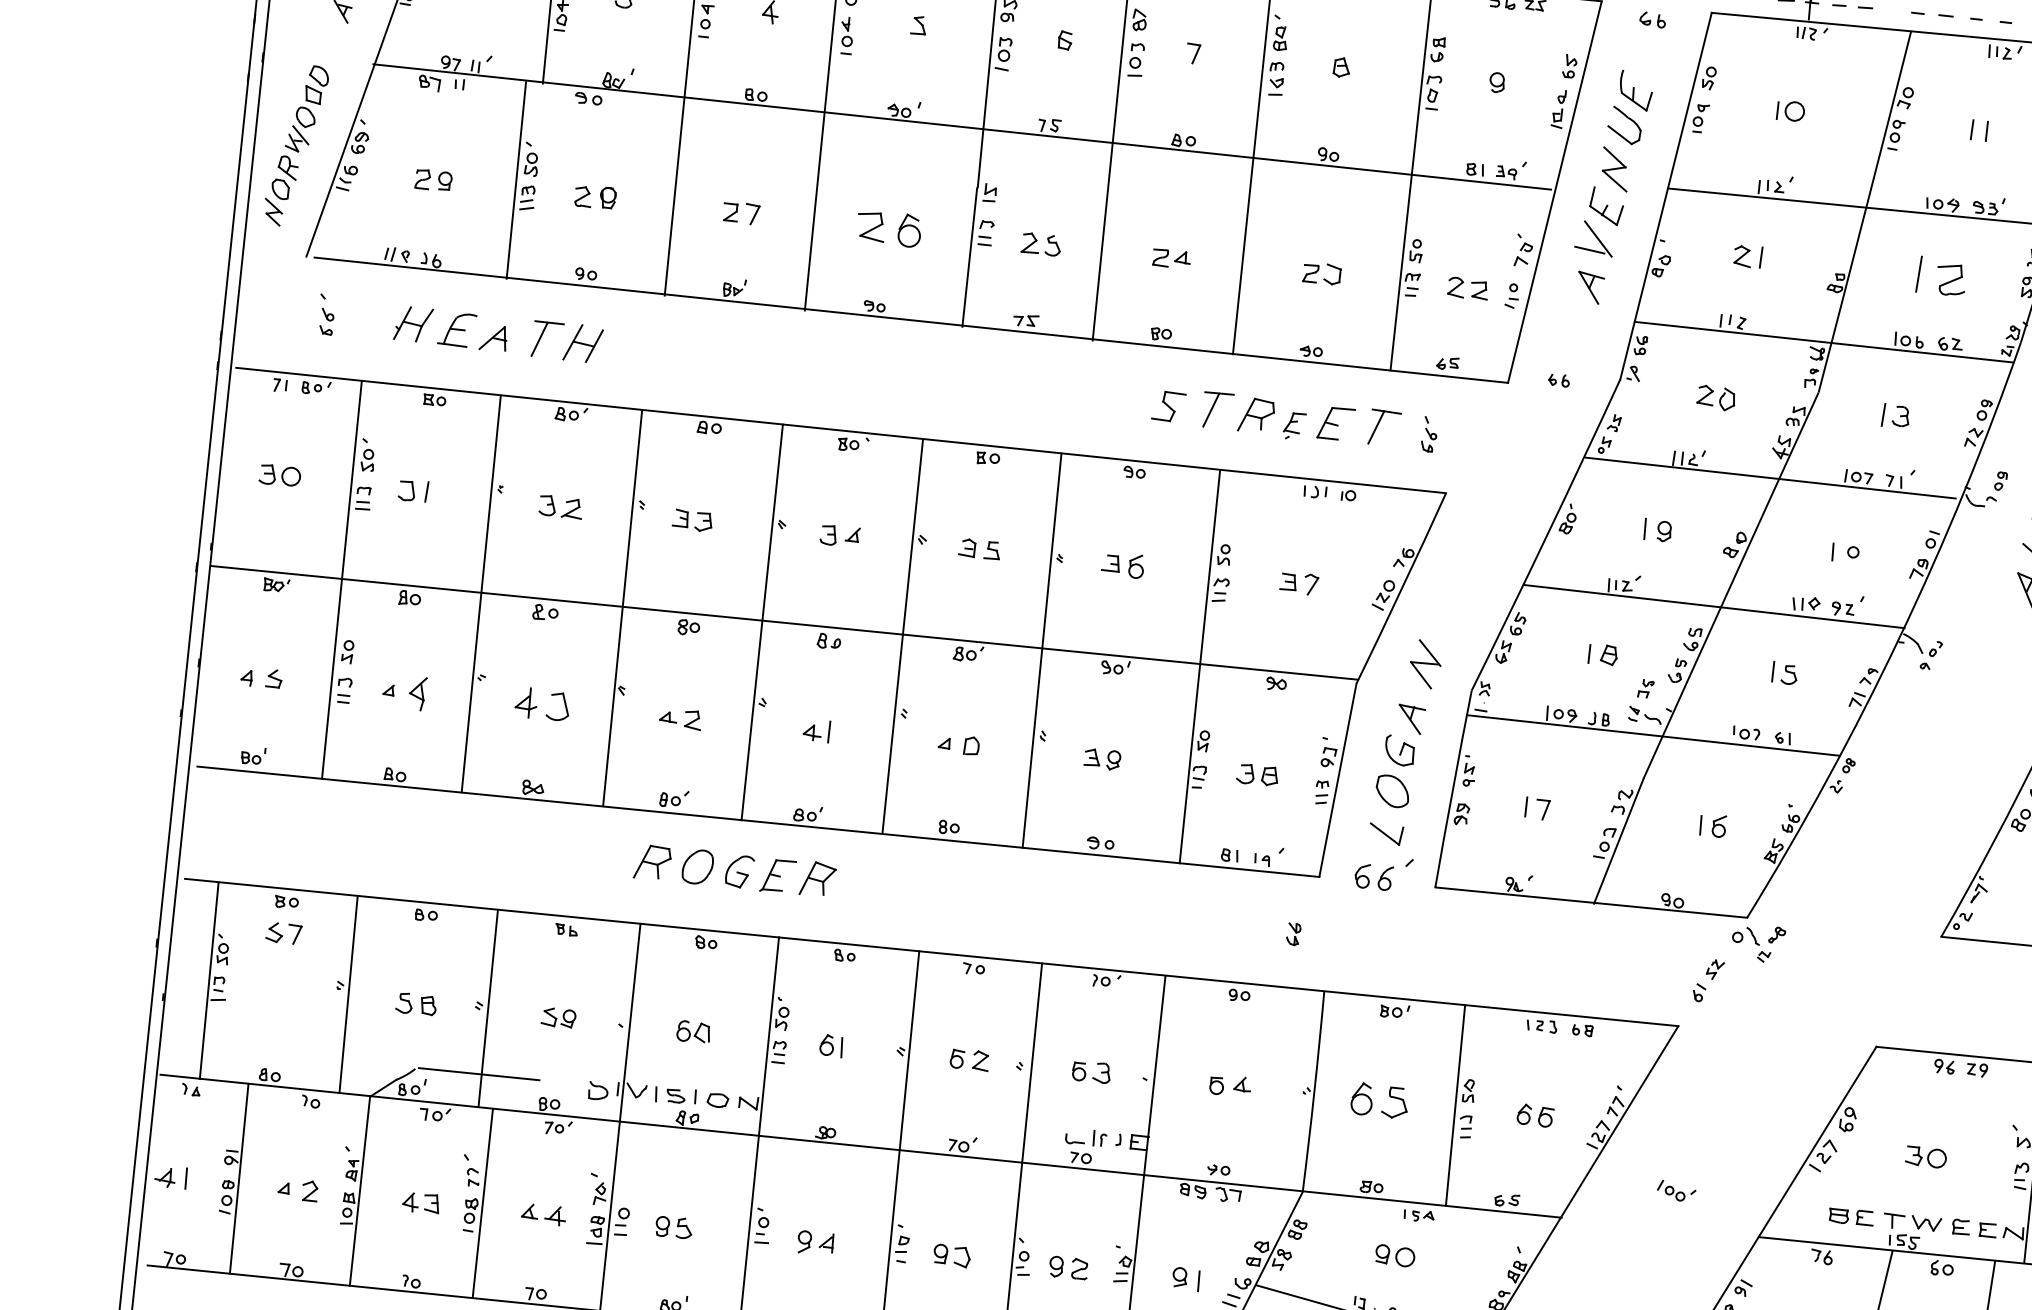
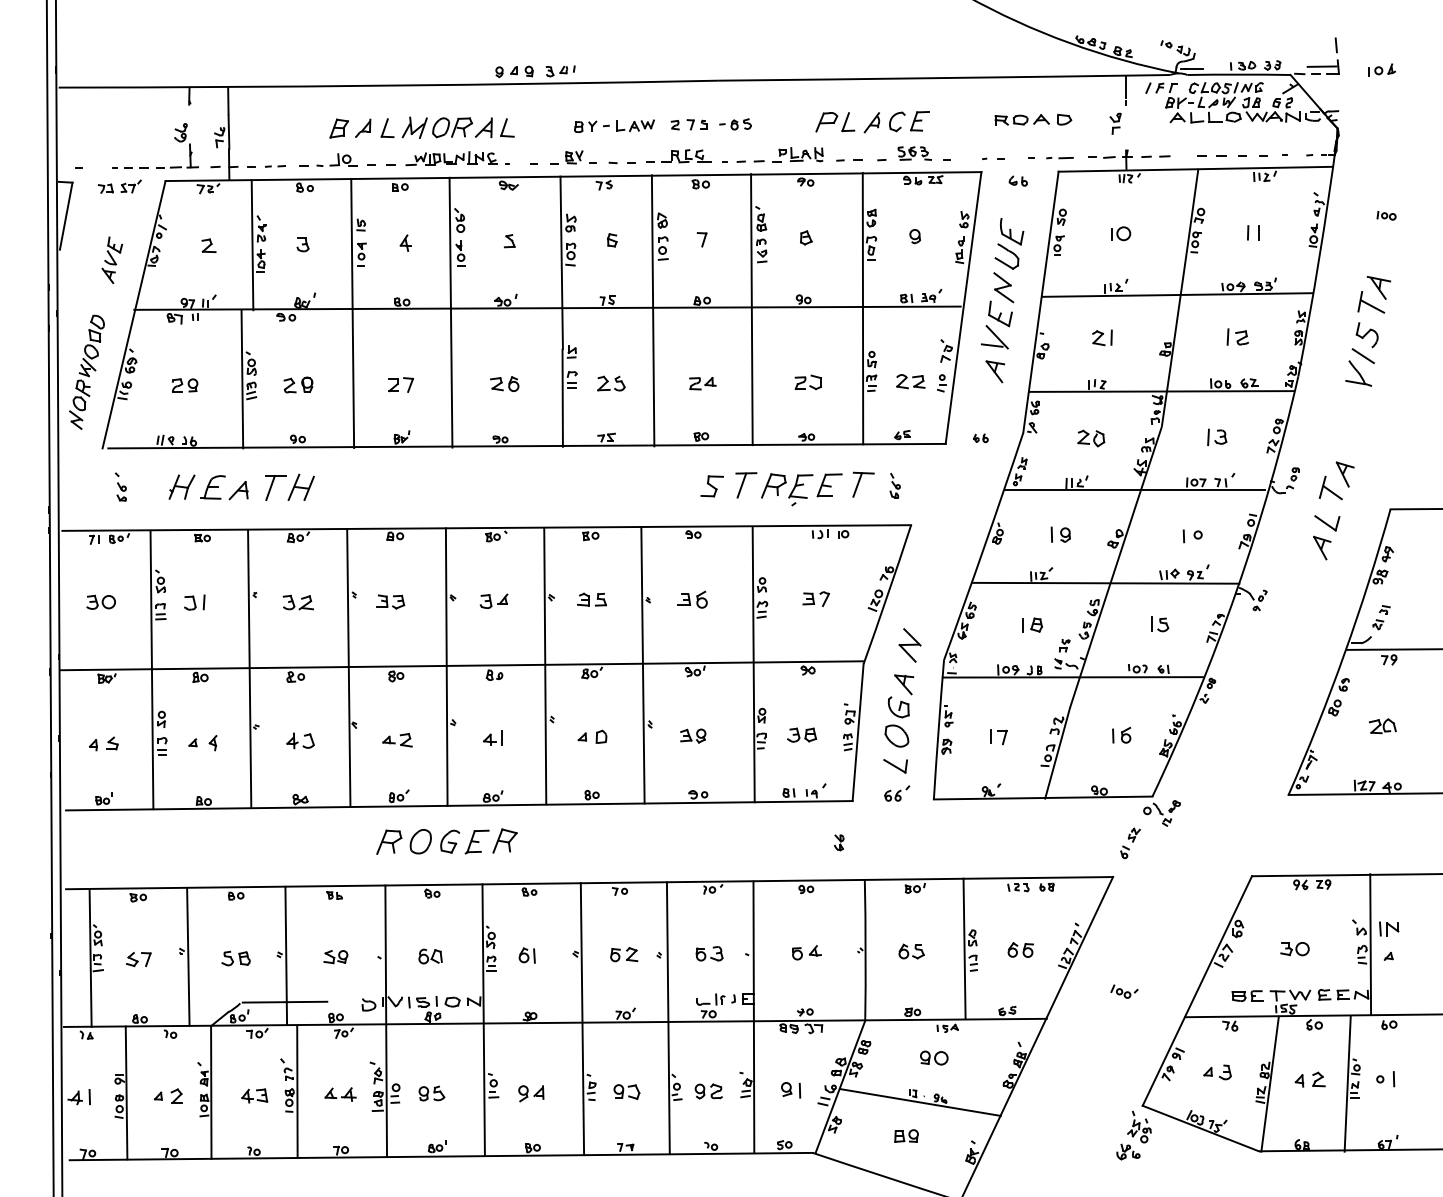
part: (889, 227) -> (504, 383), size x0.62
part: (1940, 275) -> (1237, 336), size x0.62
part: (1293, 426) -> (800, 490), size x1.67
part: (416, 694) -> (212, 743), size x0.62
part: (542, 703) -> (300, 740), size x0.71
part: (1384, 873) -> (897, 793), size x0.62
part: (283, 933) -> (138, 959), moved
part: (1379, 1100) -> (911, 951), size x0.62

